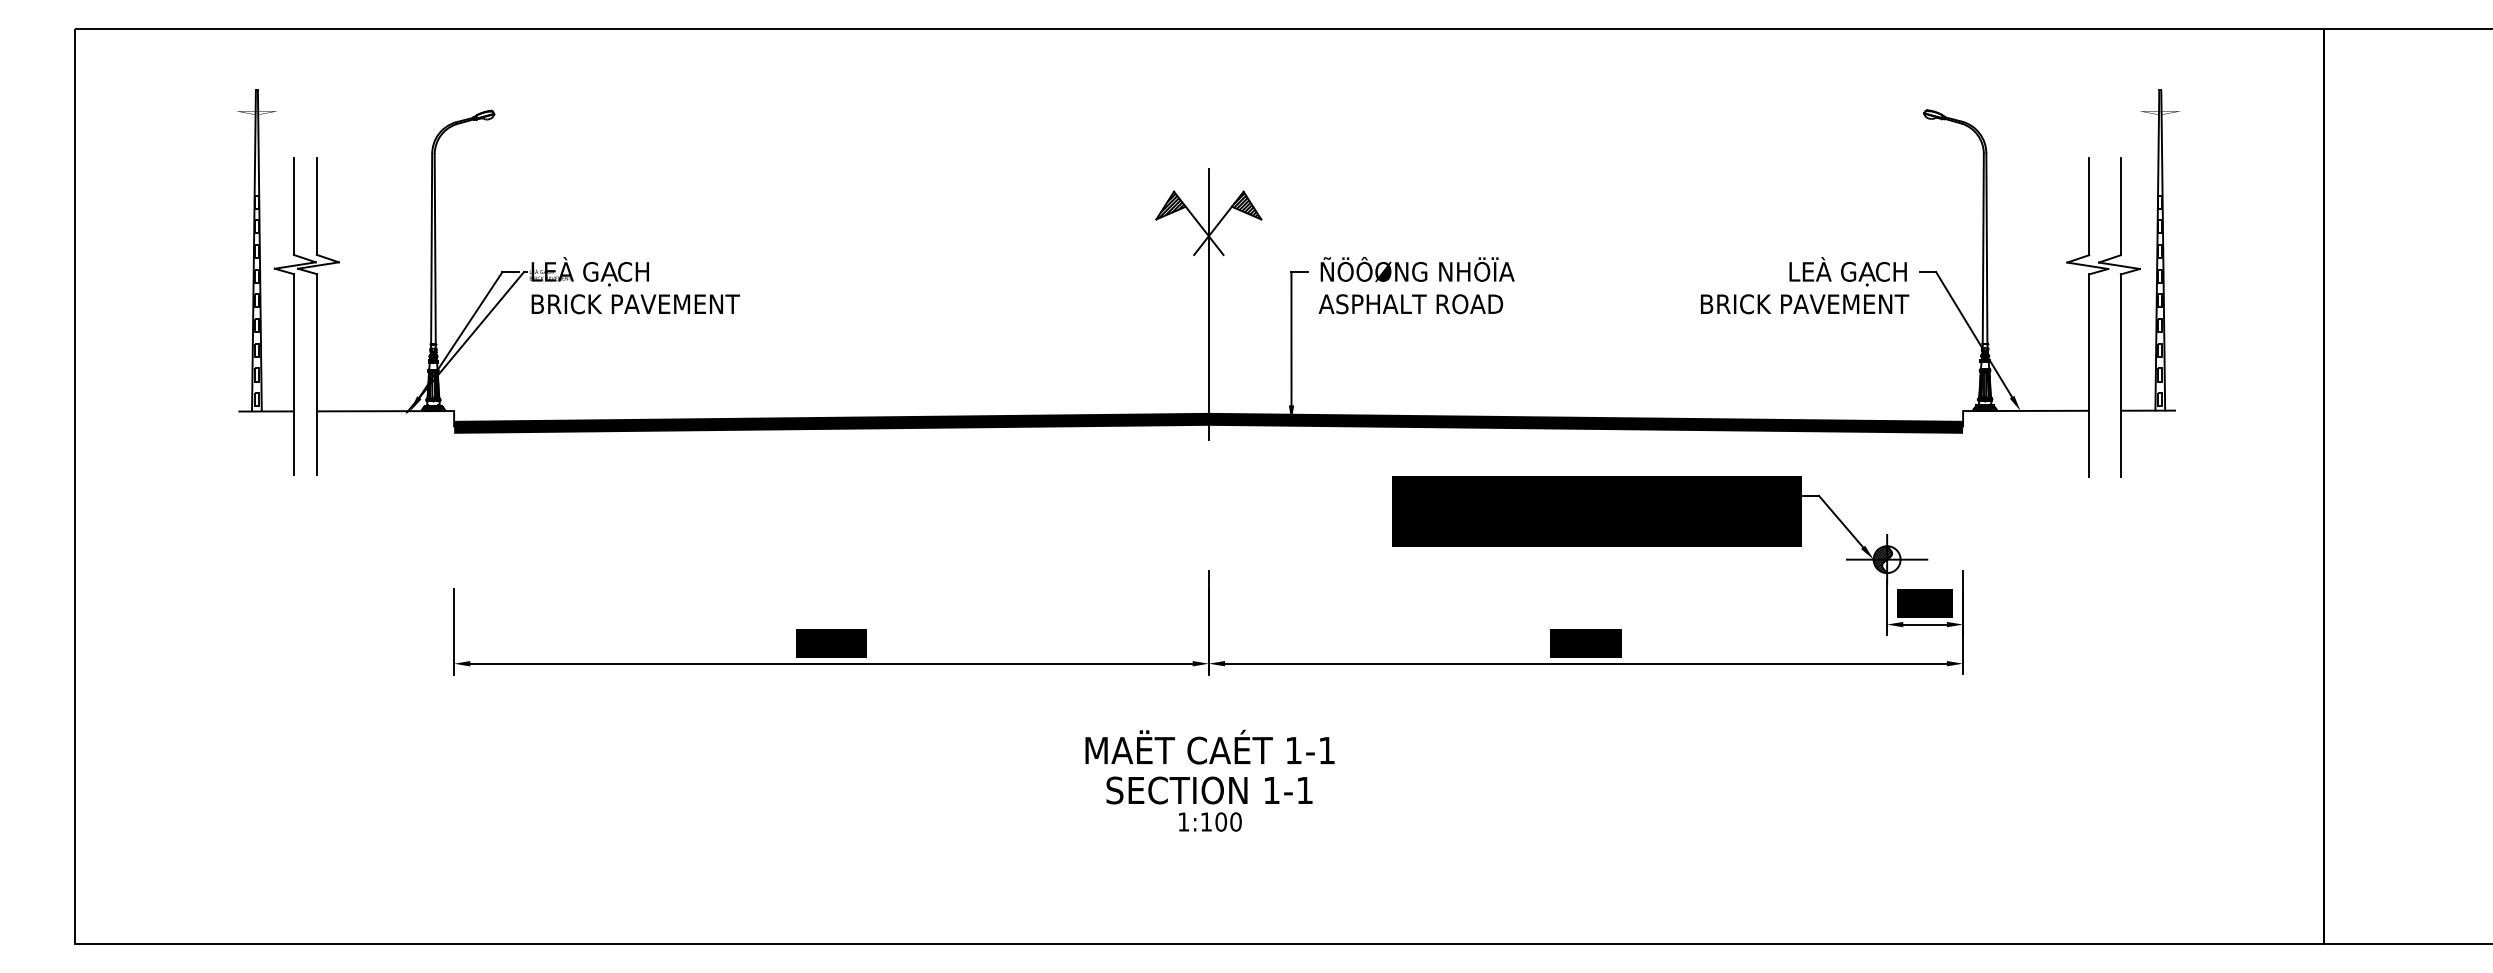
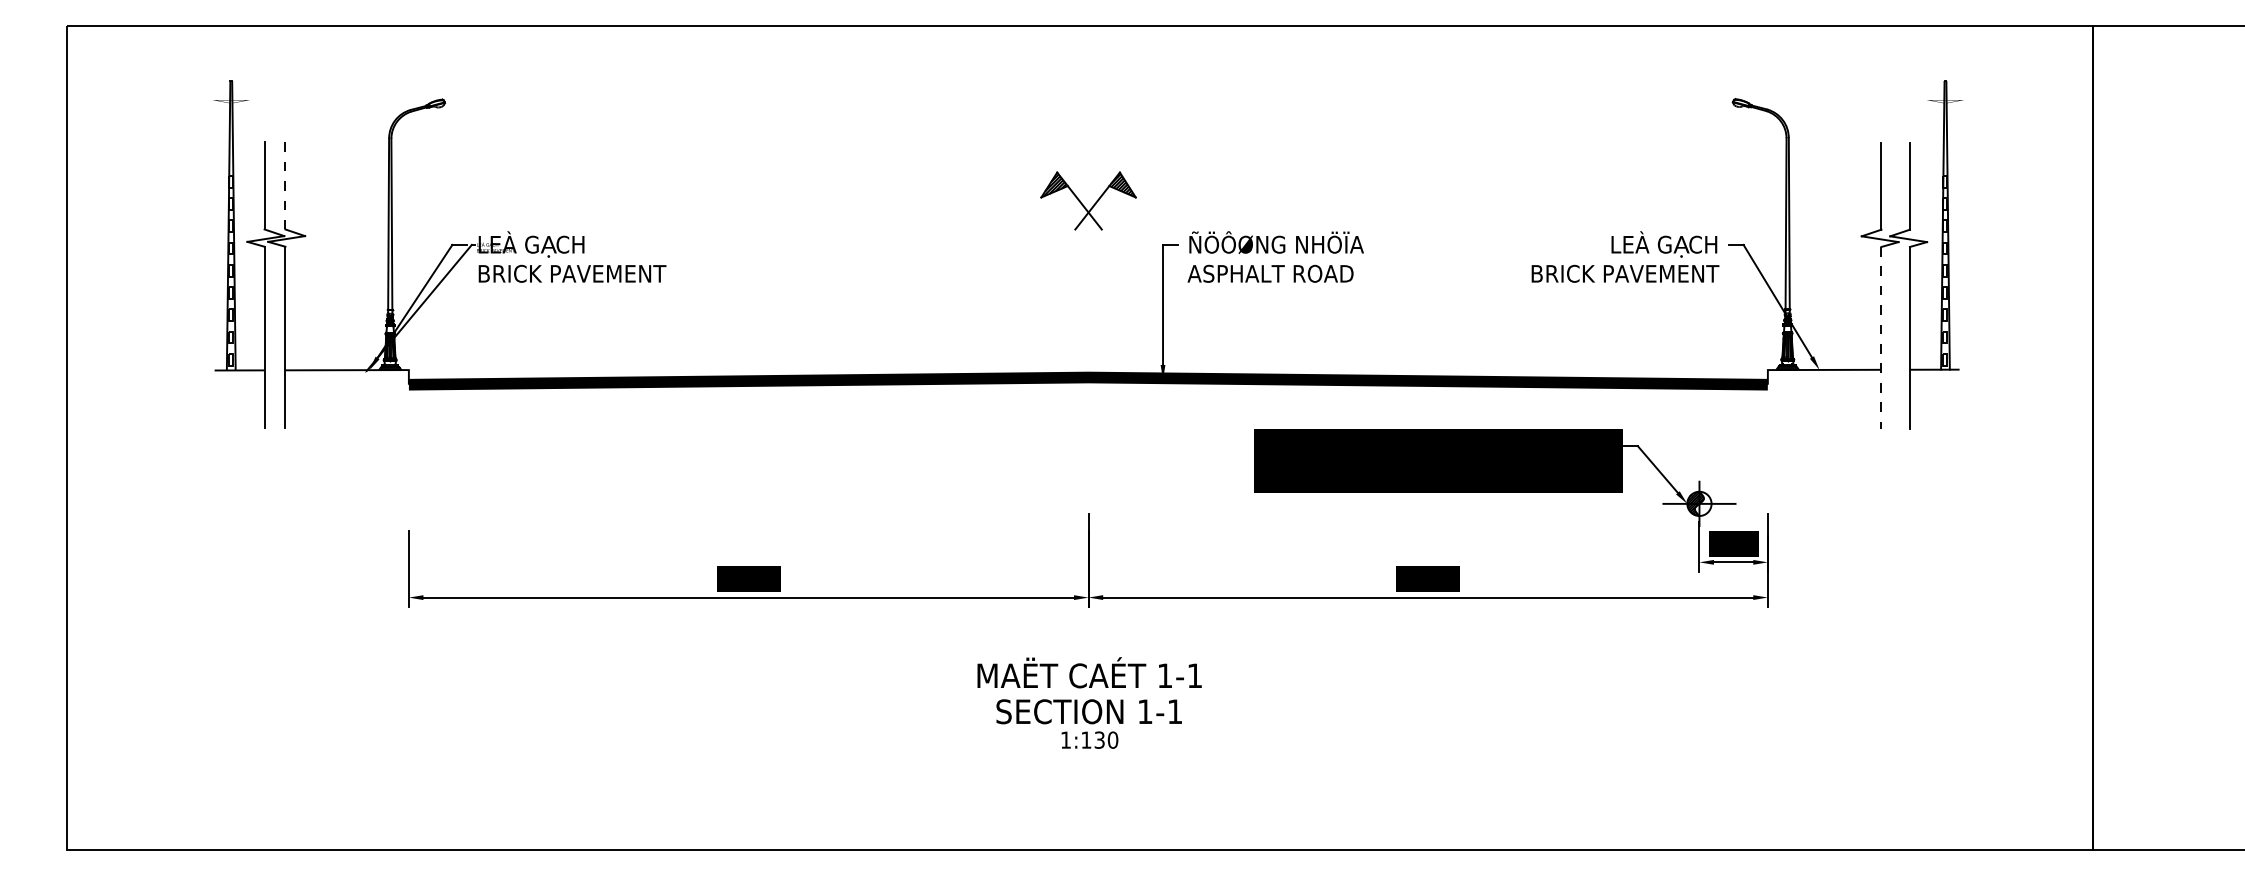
line: (317, 207) -> (285, 186), solid -> dashed
line: (1208, 304) -> (1088, 274), removed
line: (2089, 376) -> (1881, 338), solid -> dashed
text: (1221, 821) -> (1099, 739), 1:100 -> 1:130

